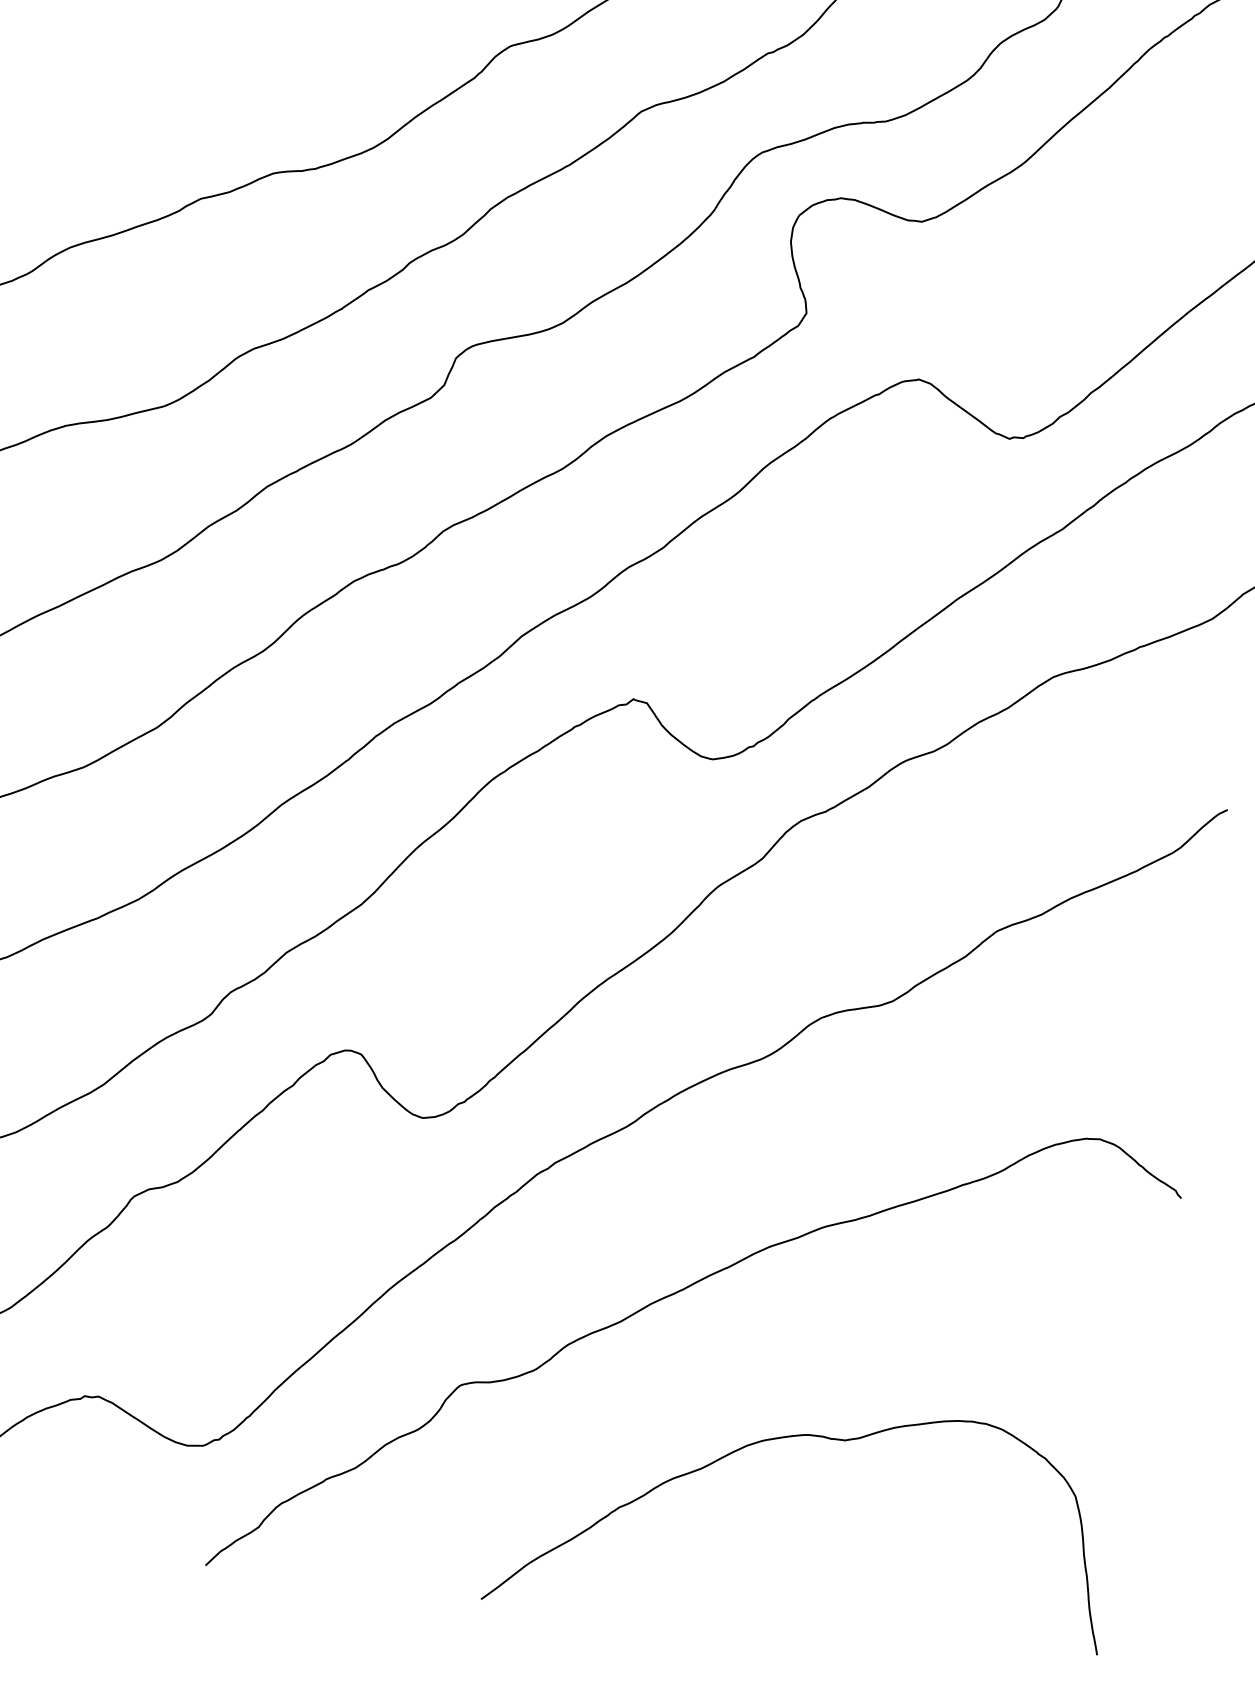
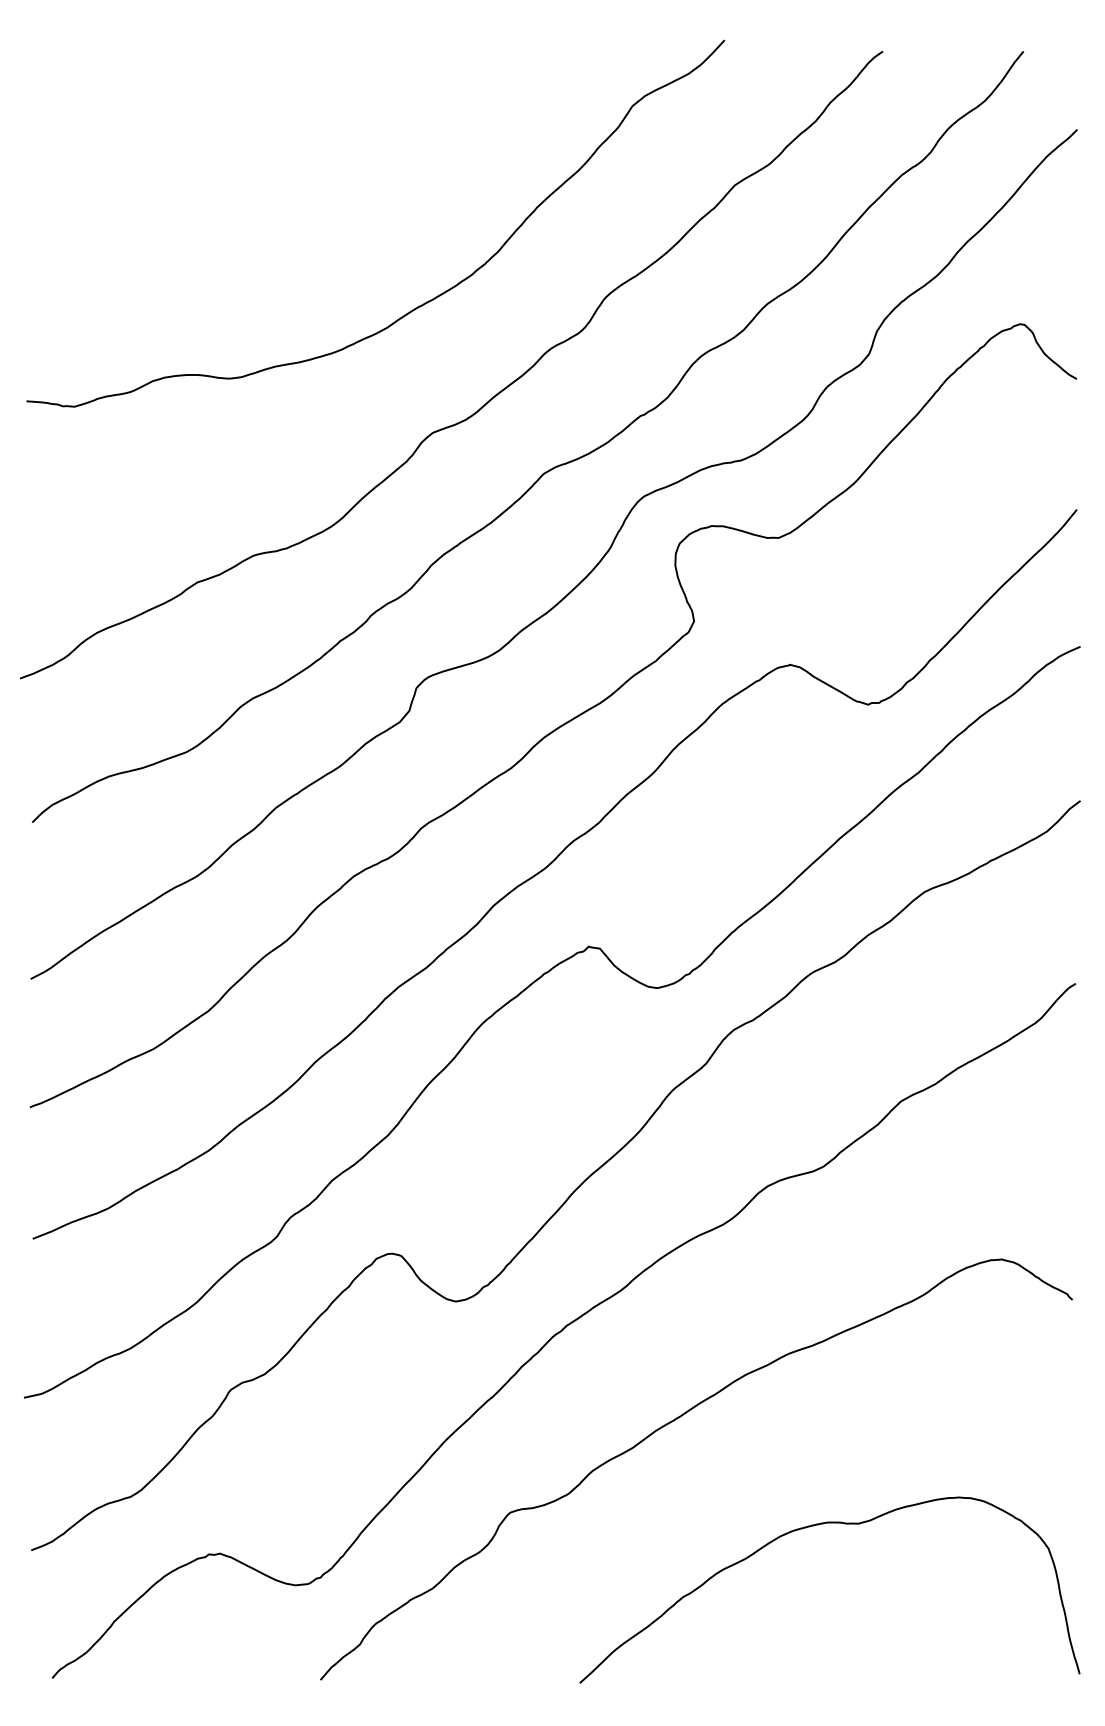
curve: (795, 1437) -> (818, 1525), moved

